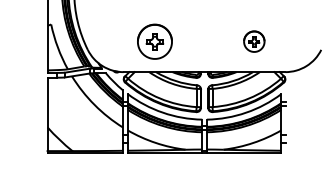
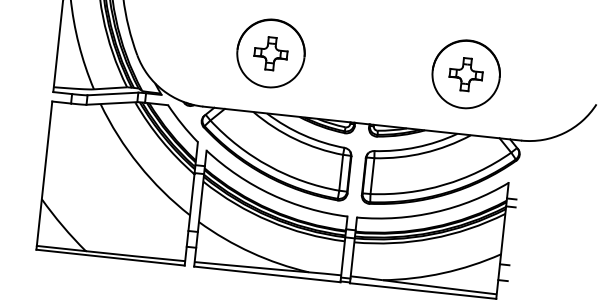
part: (254, 41) -> (466, 73), size x1.67

